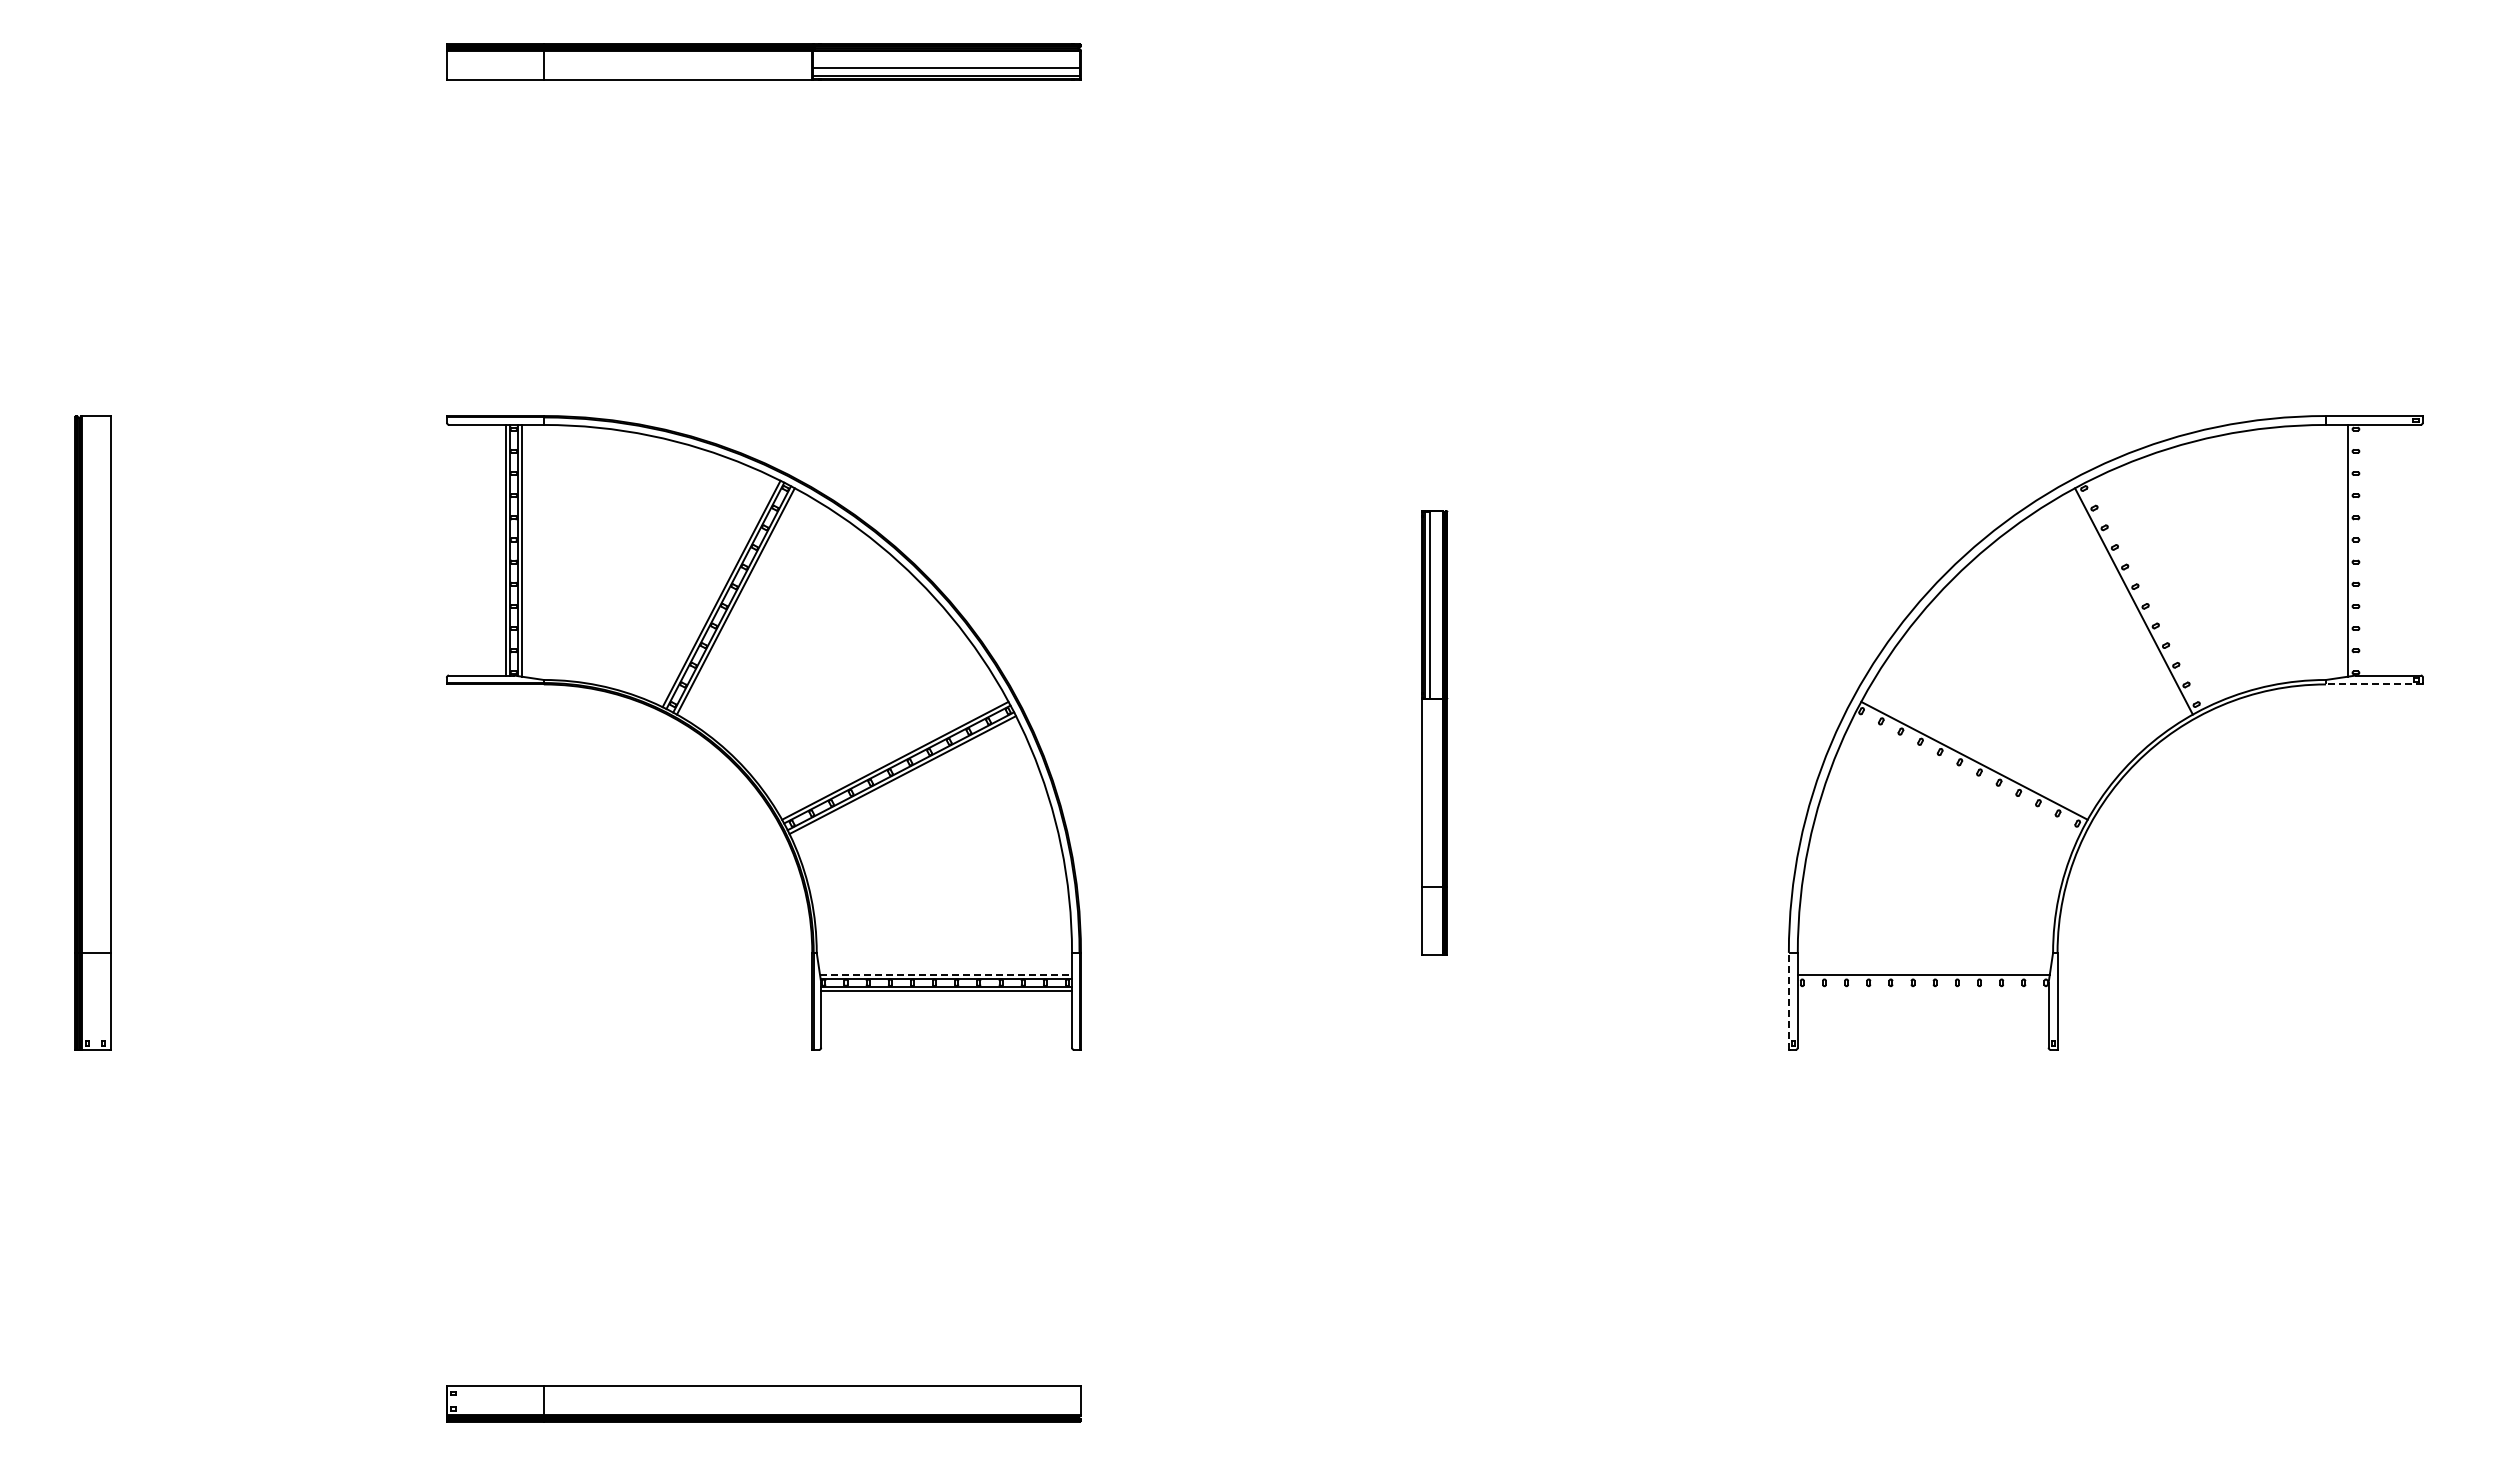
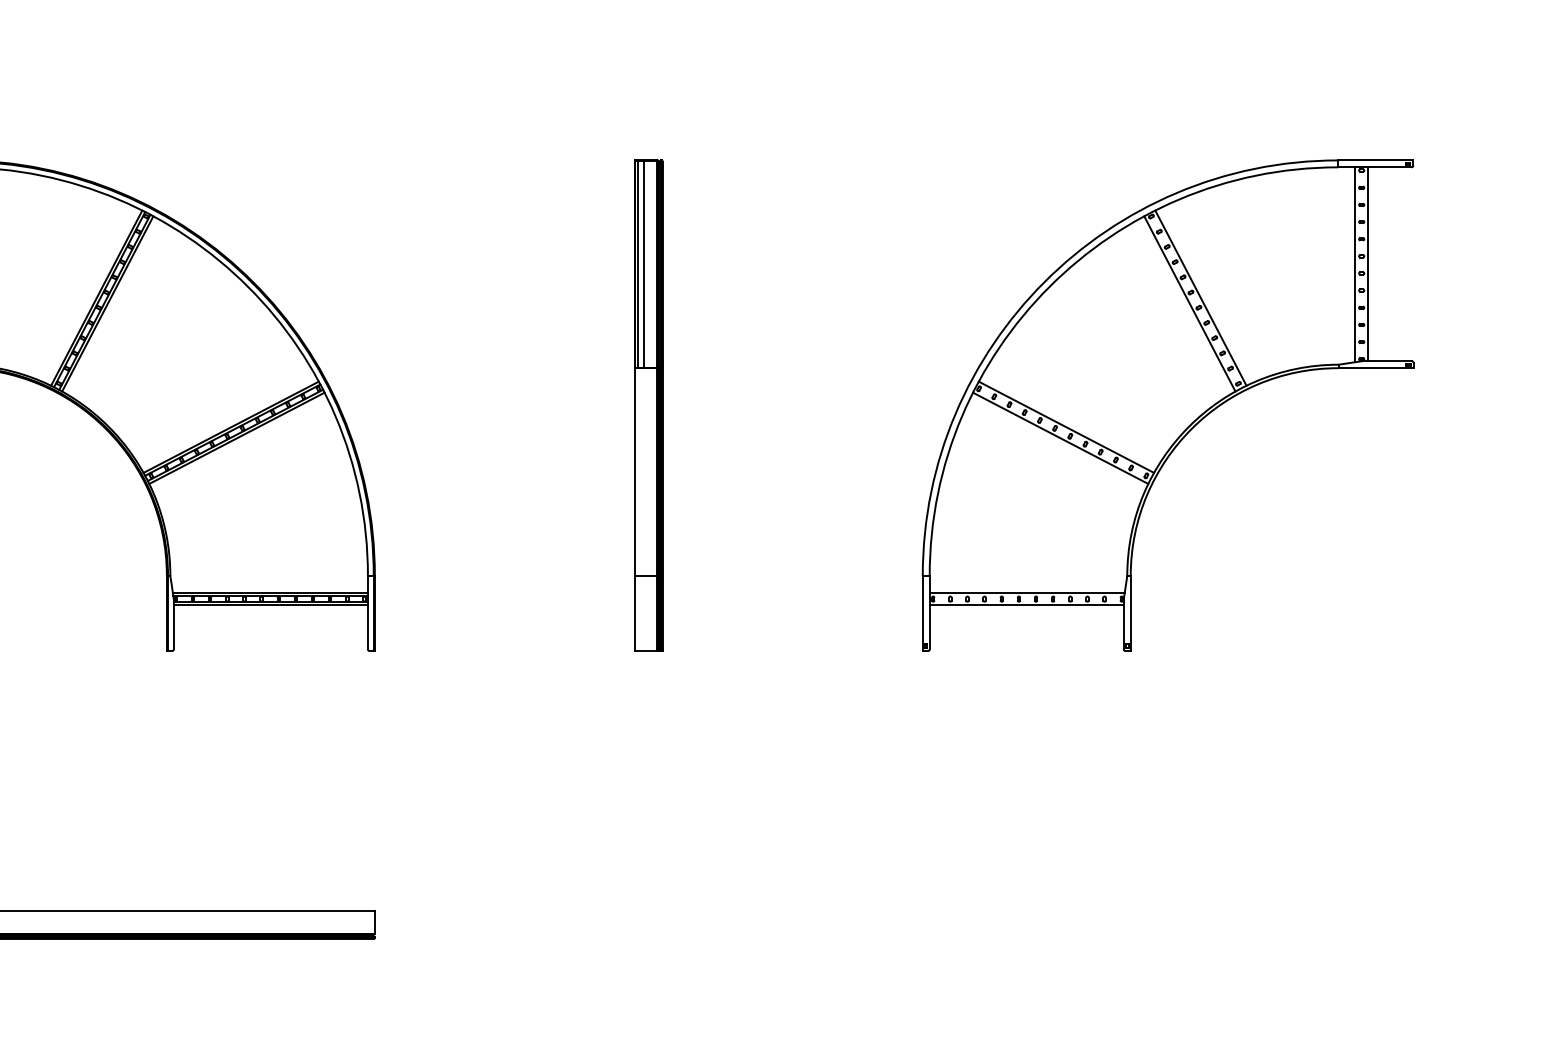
line: (2364, 549) -> (1368, 263), added
line: (2148, 593) -> (1201, 297), added
line: (2374, 684) -> (1376, 368), dashed -> solid
part: (1434, 732) -> (648, 405), size x1.43
line: (1966, 775) -> (1060, 438), added
line: (946, 974) -> (270, 592), dashed -> solid
line: (1922, 990) -> (1026, 605), added
line: (1788, 1001) -> (922, 613), dashed -> solid

